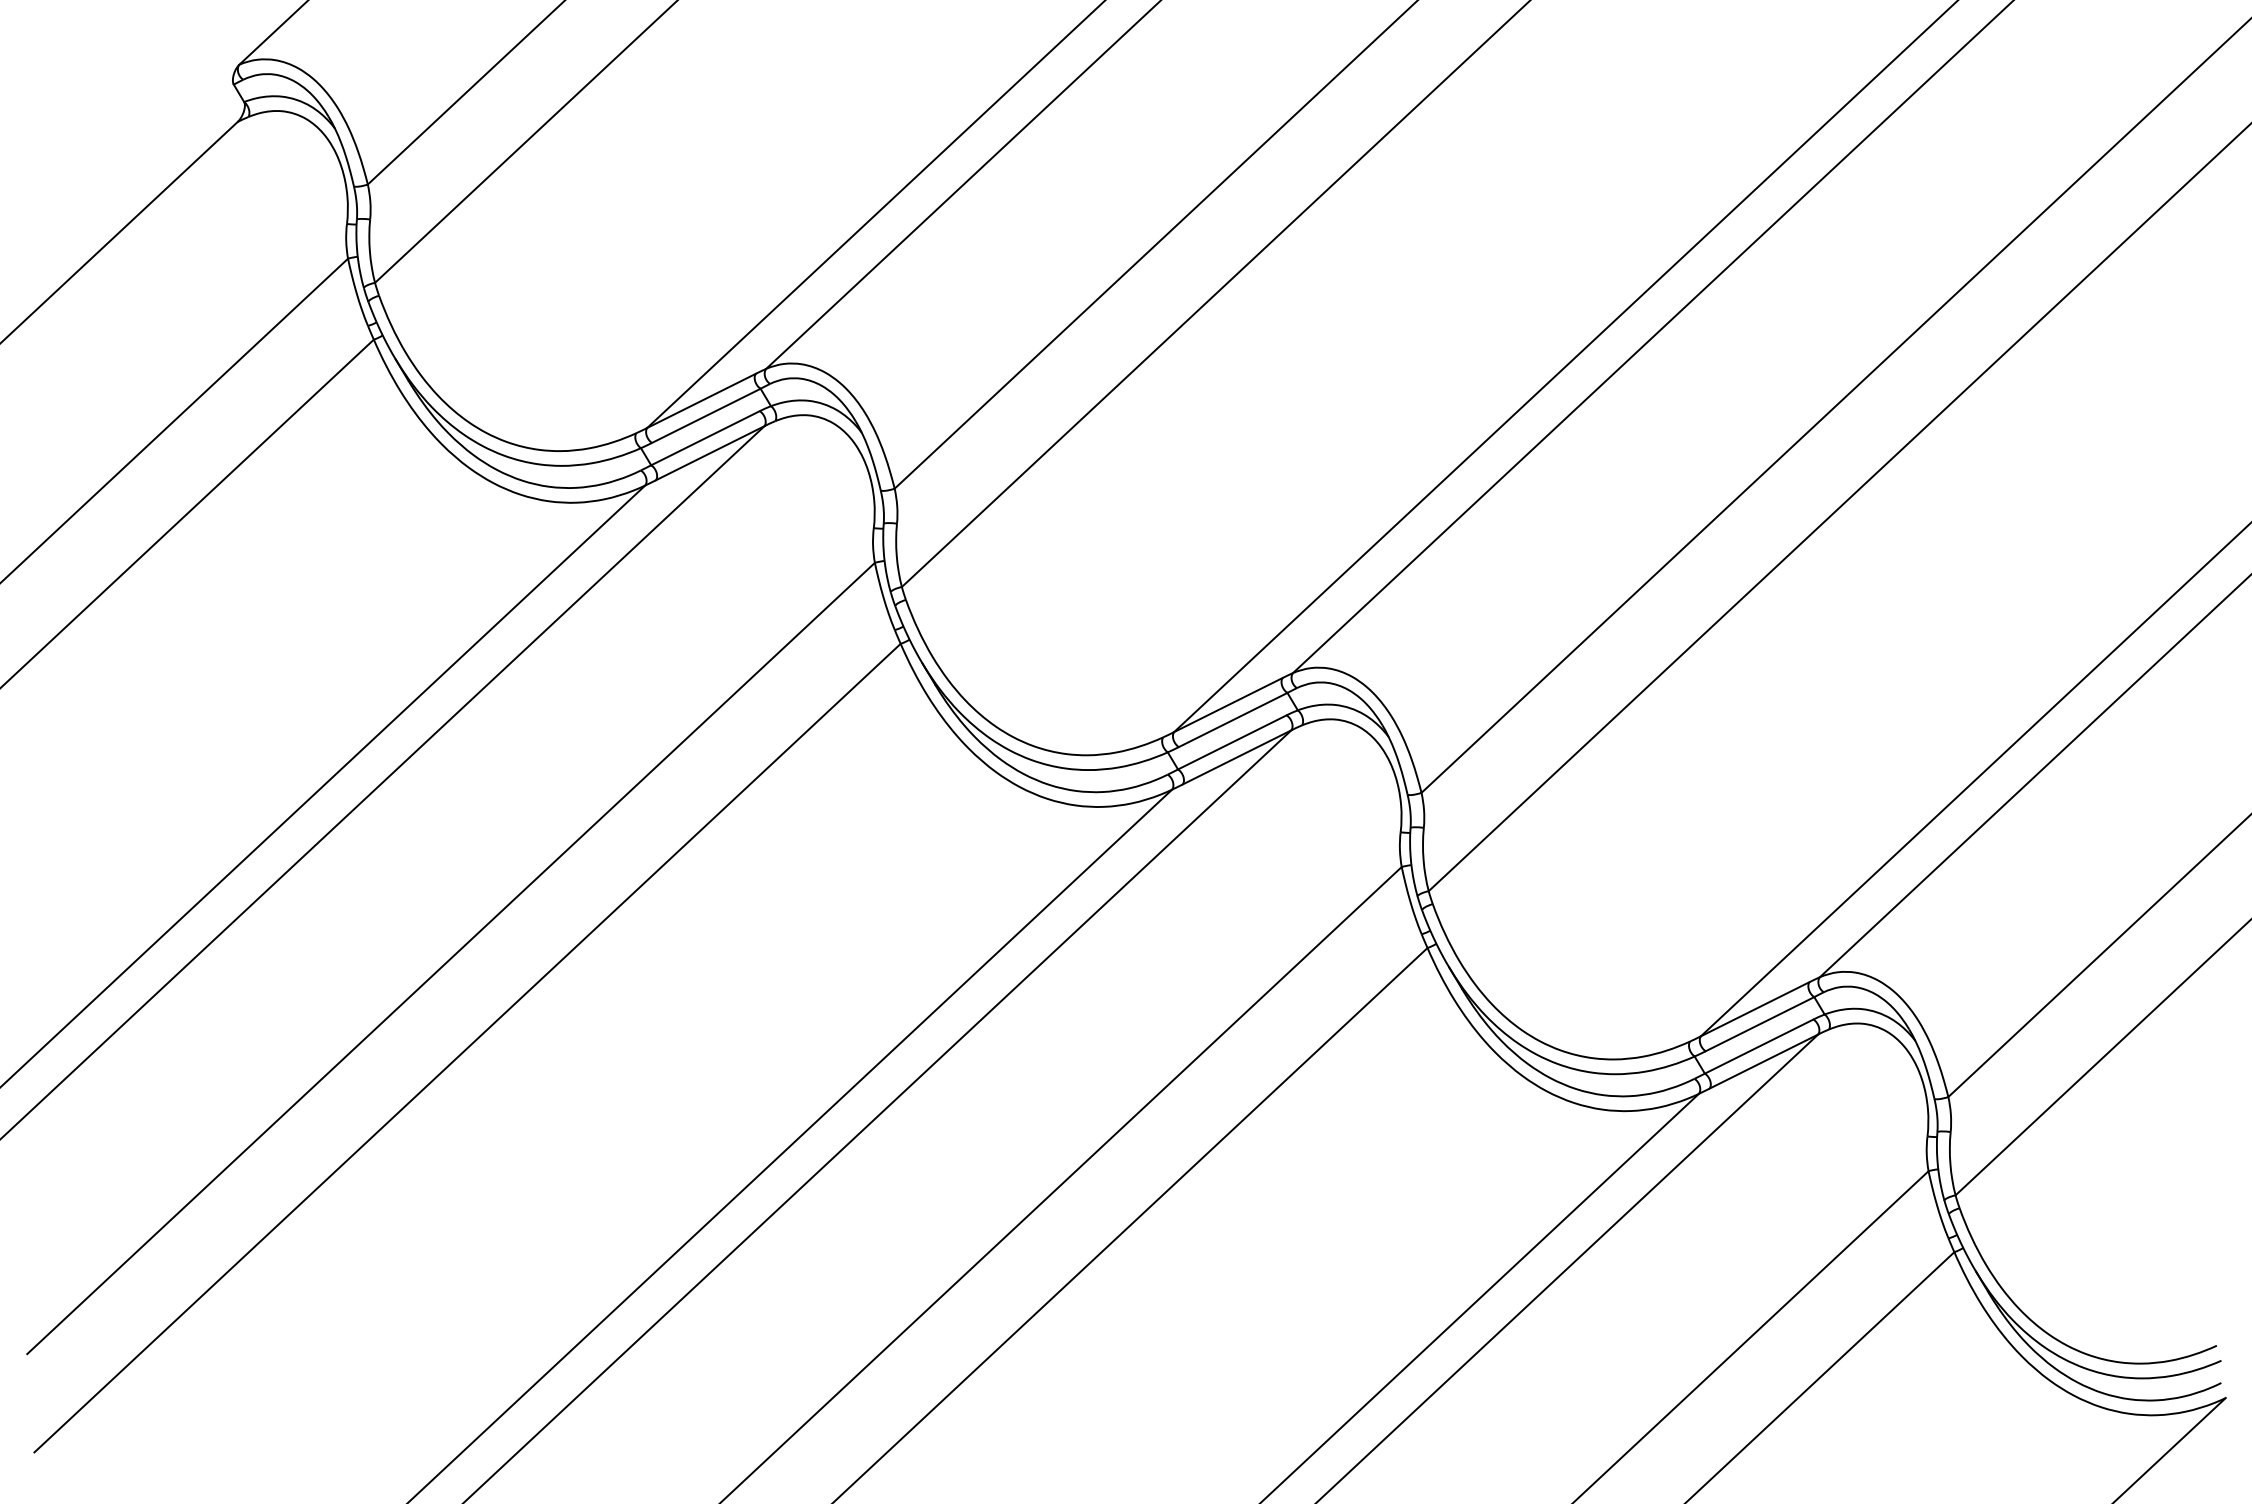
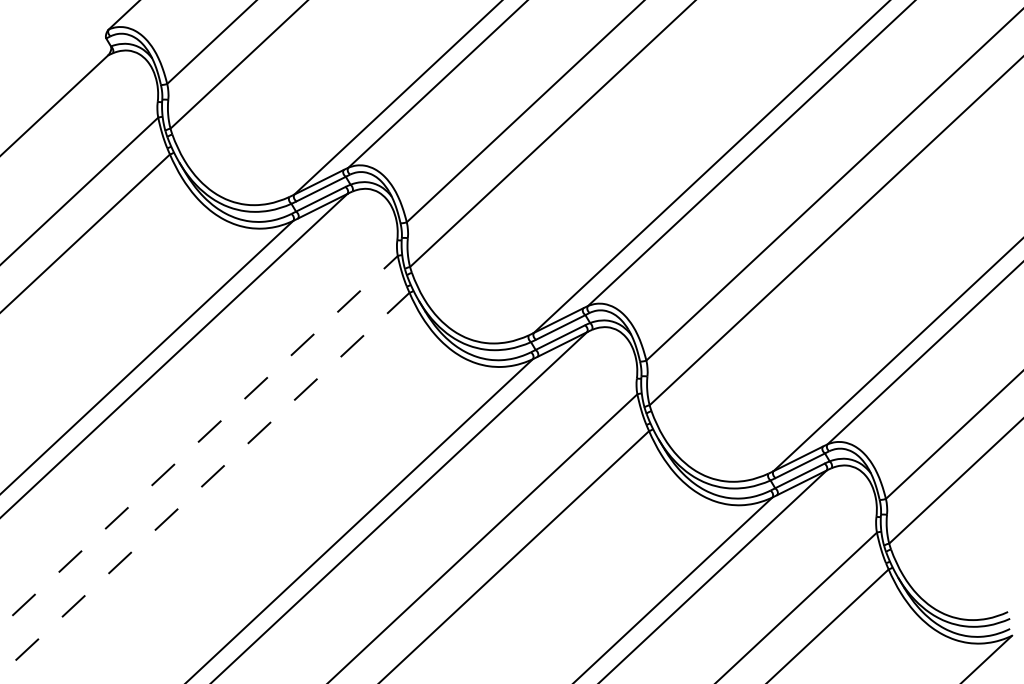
line: (451, 957) -> (205, 435), solid -> dashed
line: (467, 1047) -> (212, 476), solid -> dashed

